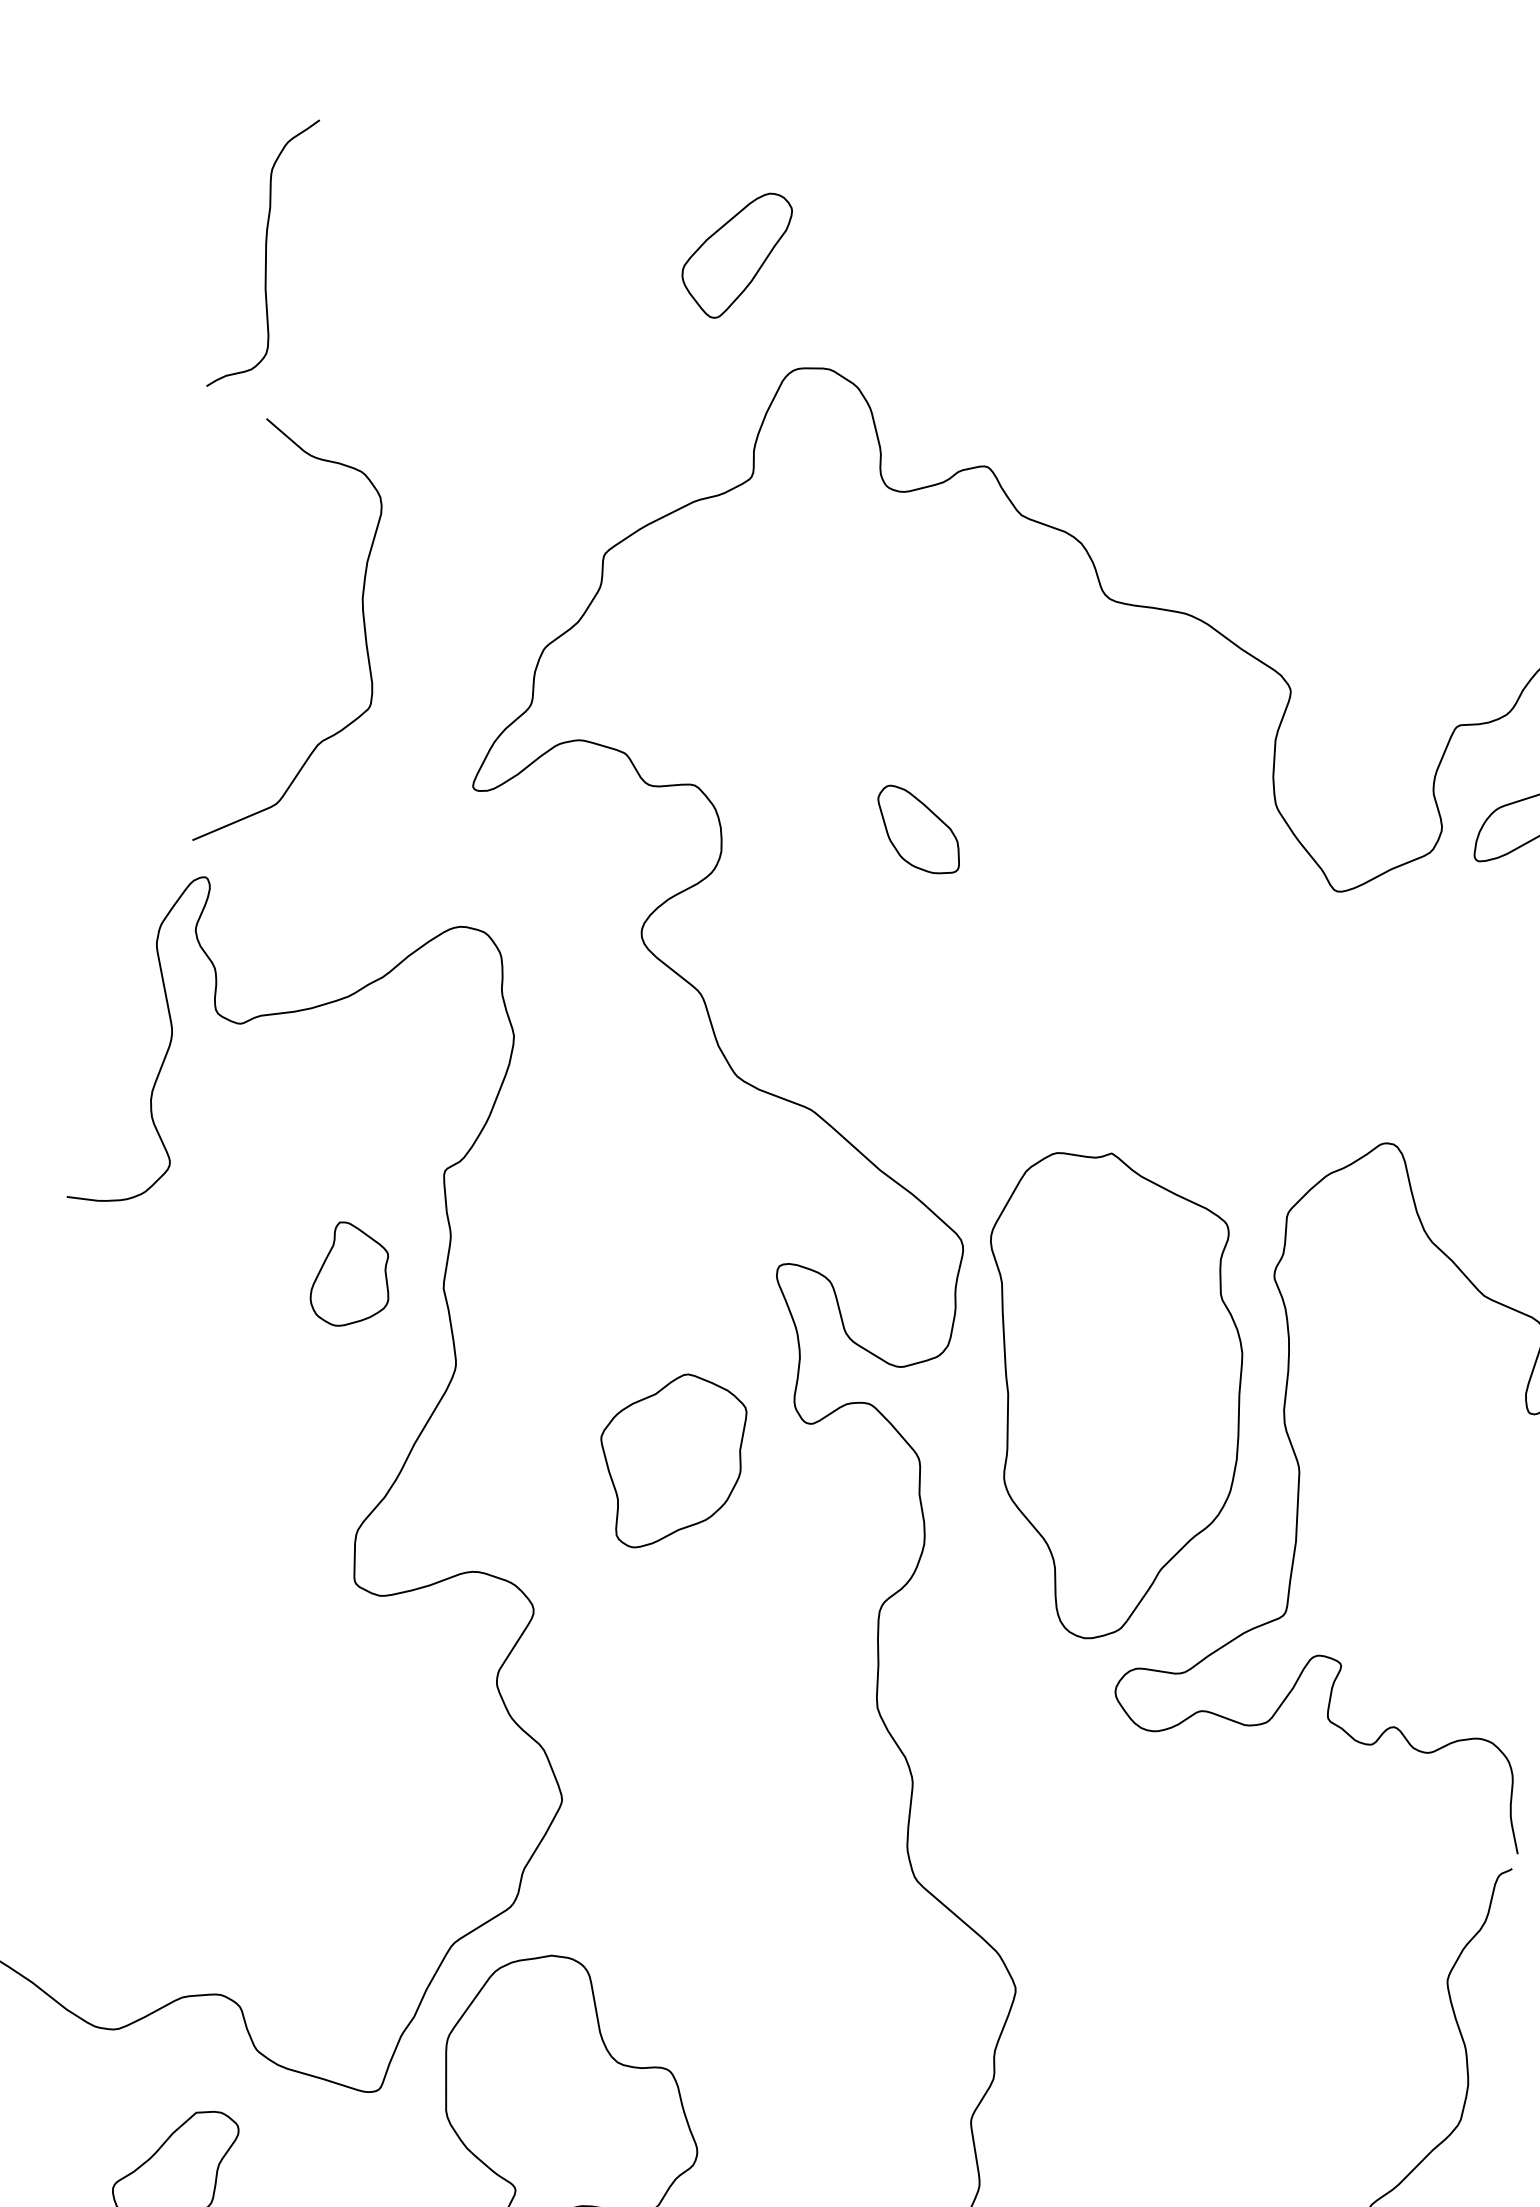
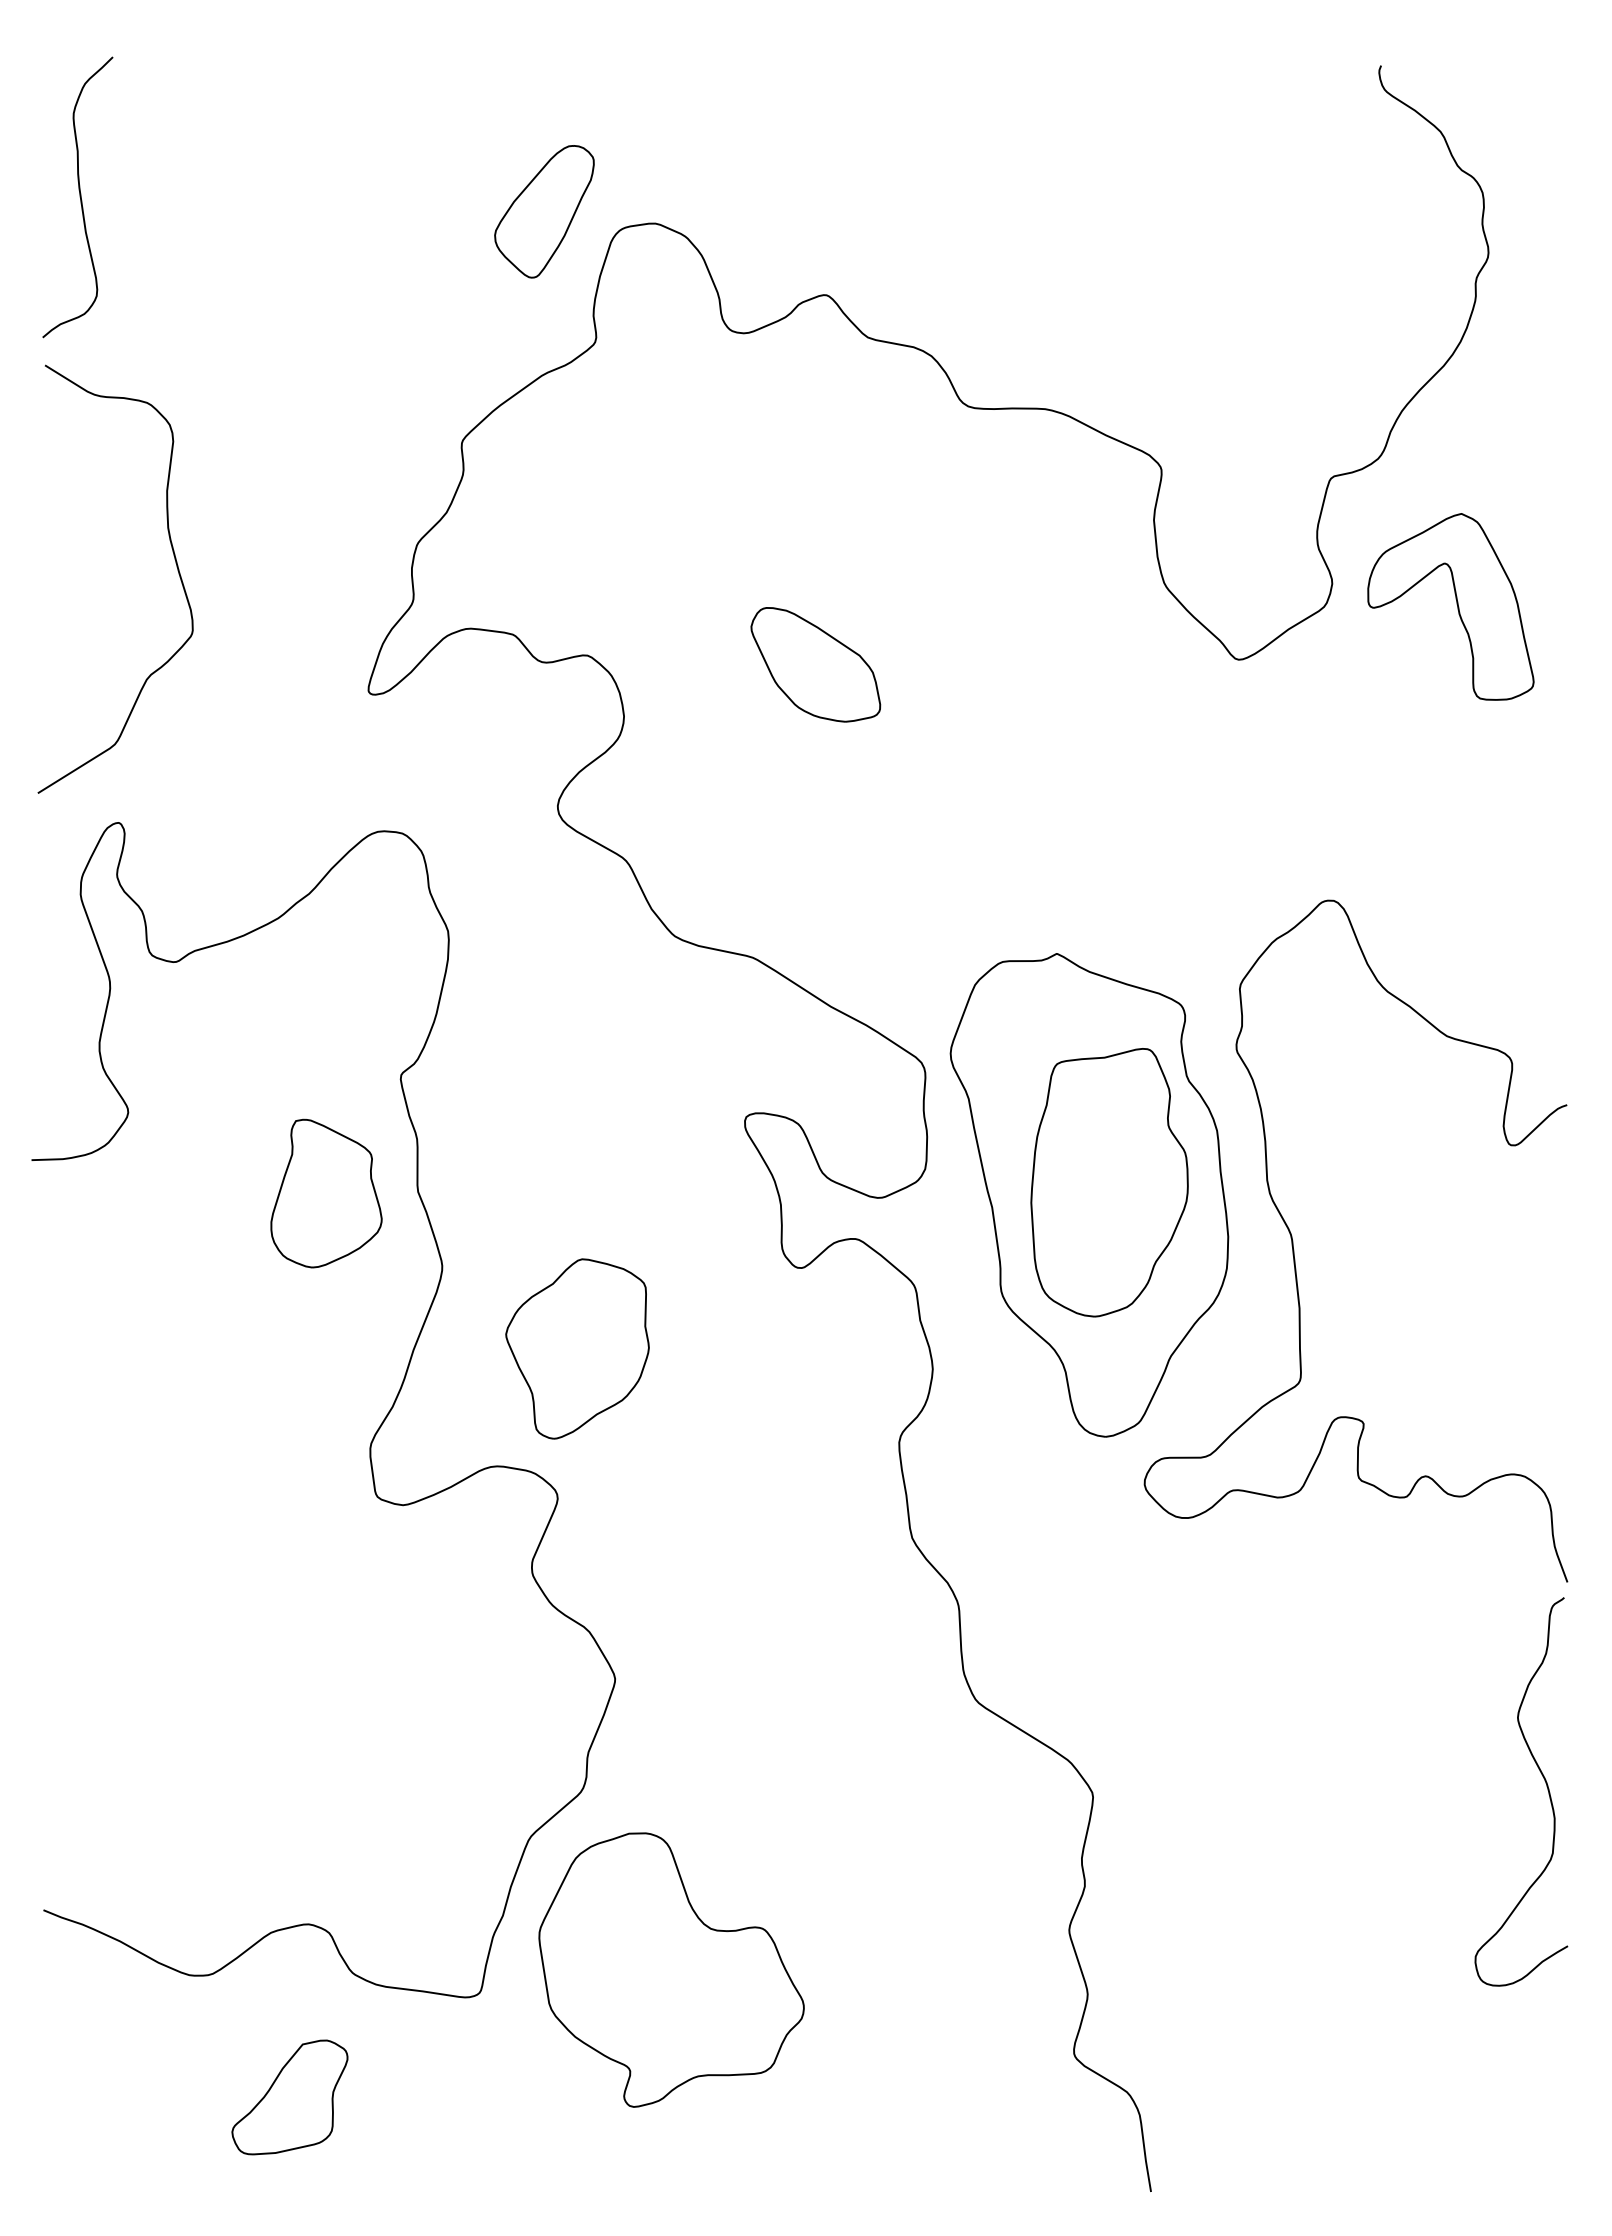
part: (735, 254) -> (544, 211), moved
curve: (364, 634) -> (175, 563), moved
part: (918, 829) -> (815, 664), size x1.43
part: (352, 1275) -> (326, 1193), size x1.43
part: (1127, 1387) -> (1109, 1182), added
part: (669, 1461) -> (577, 1348), moved

